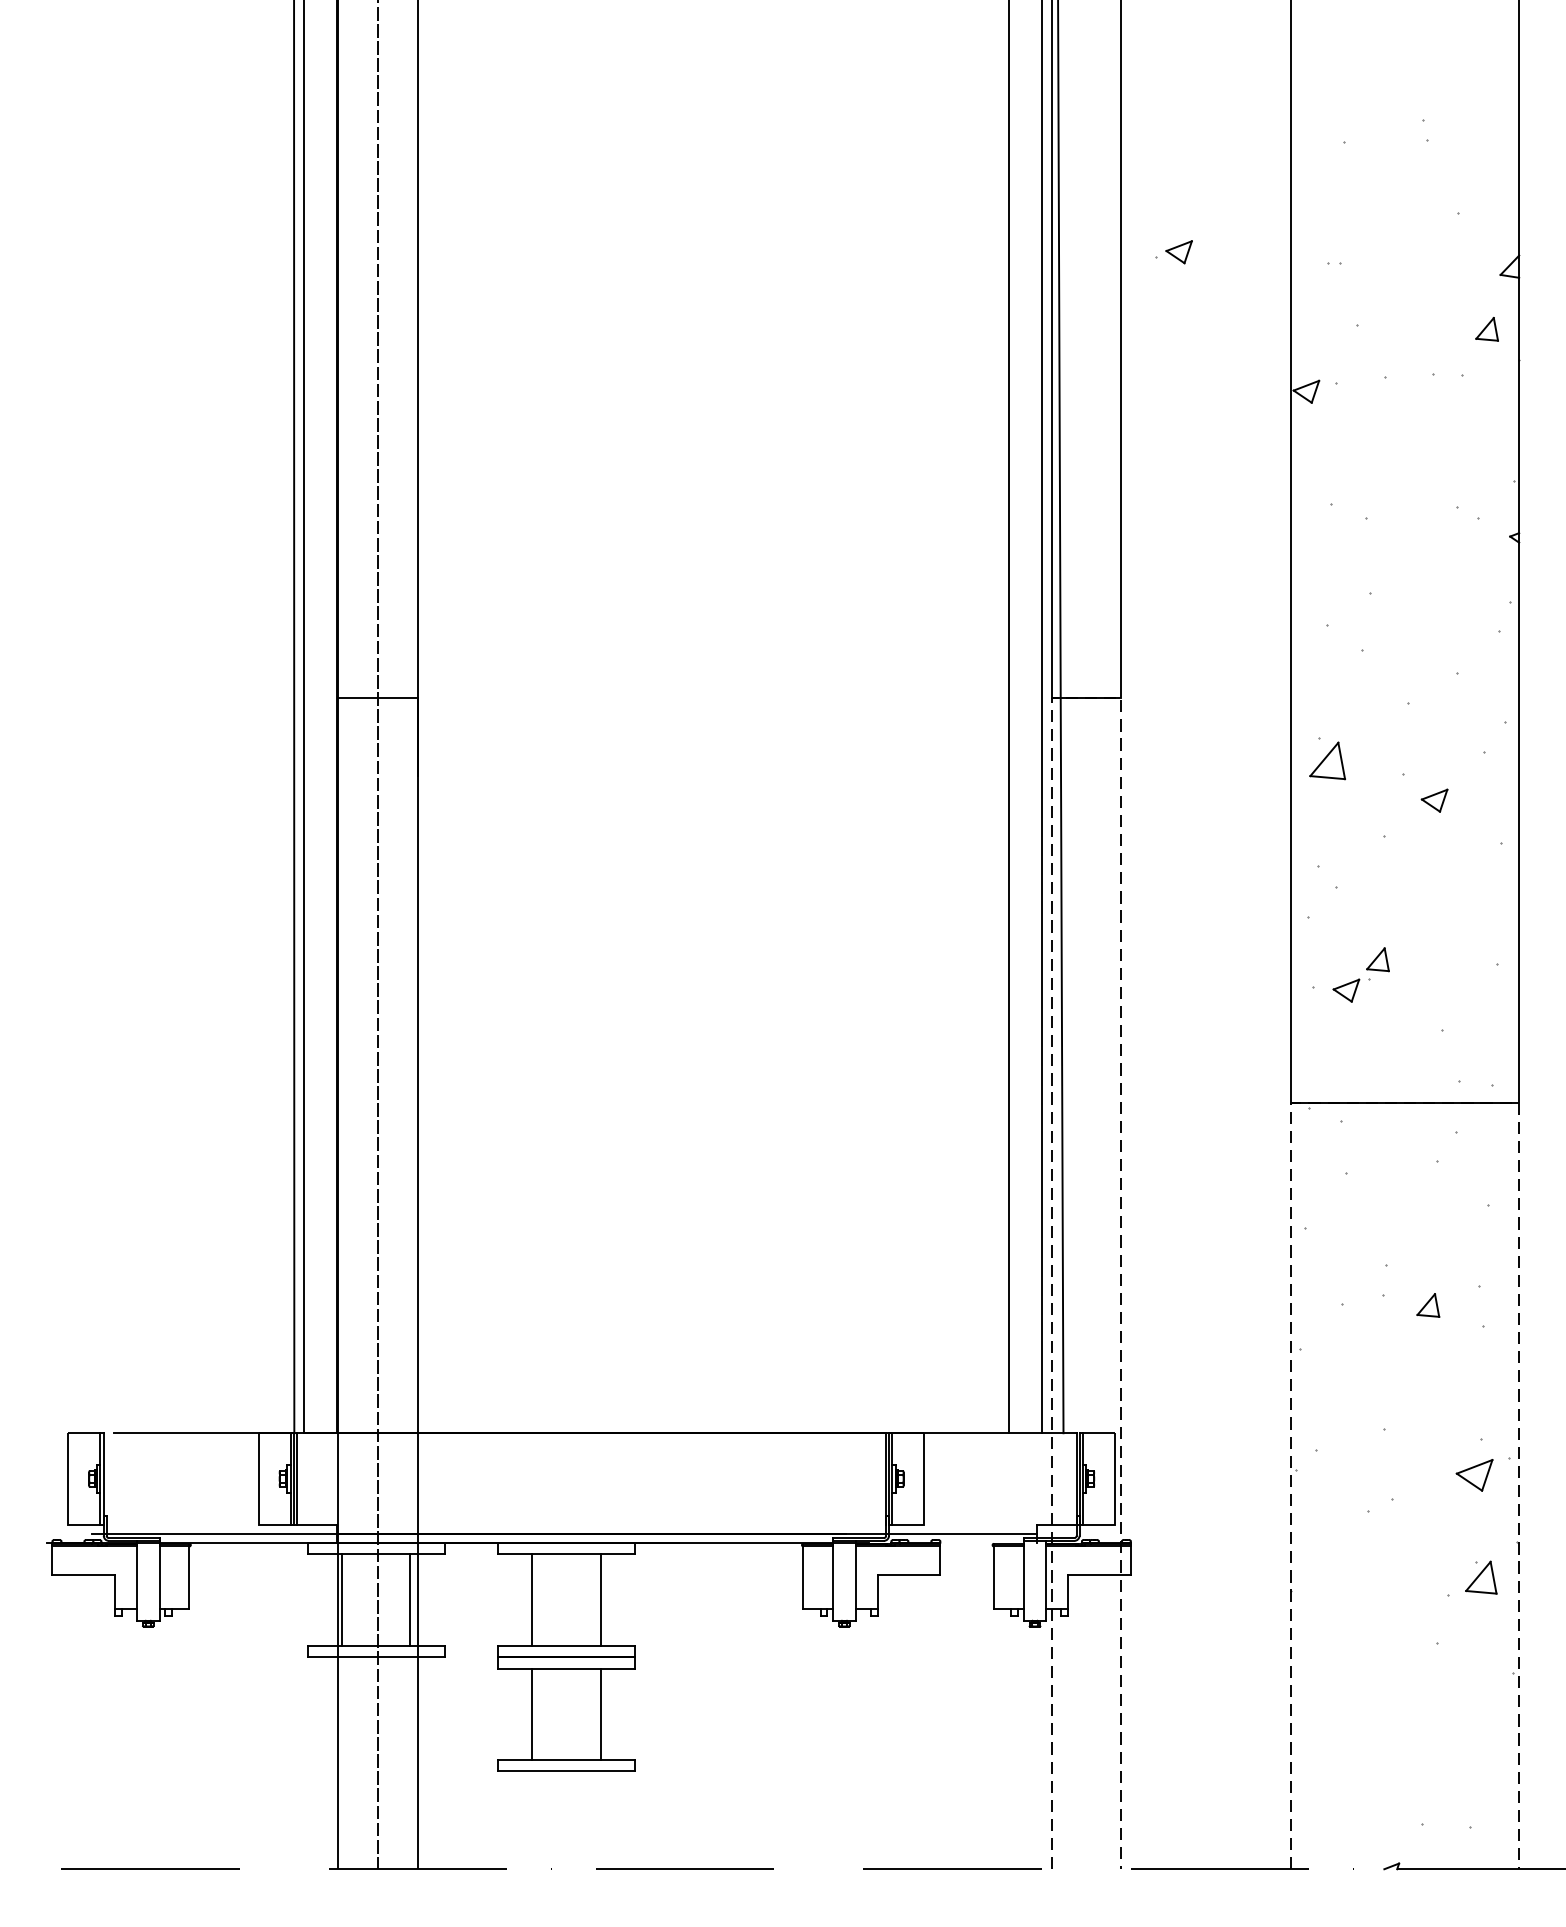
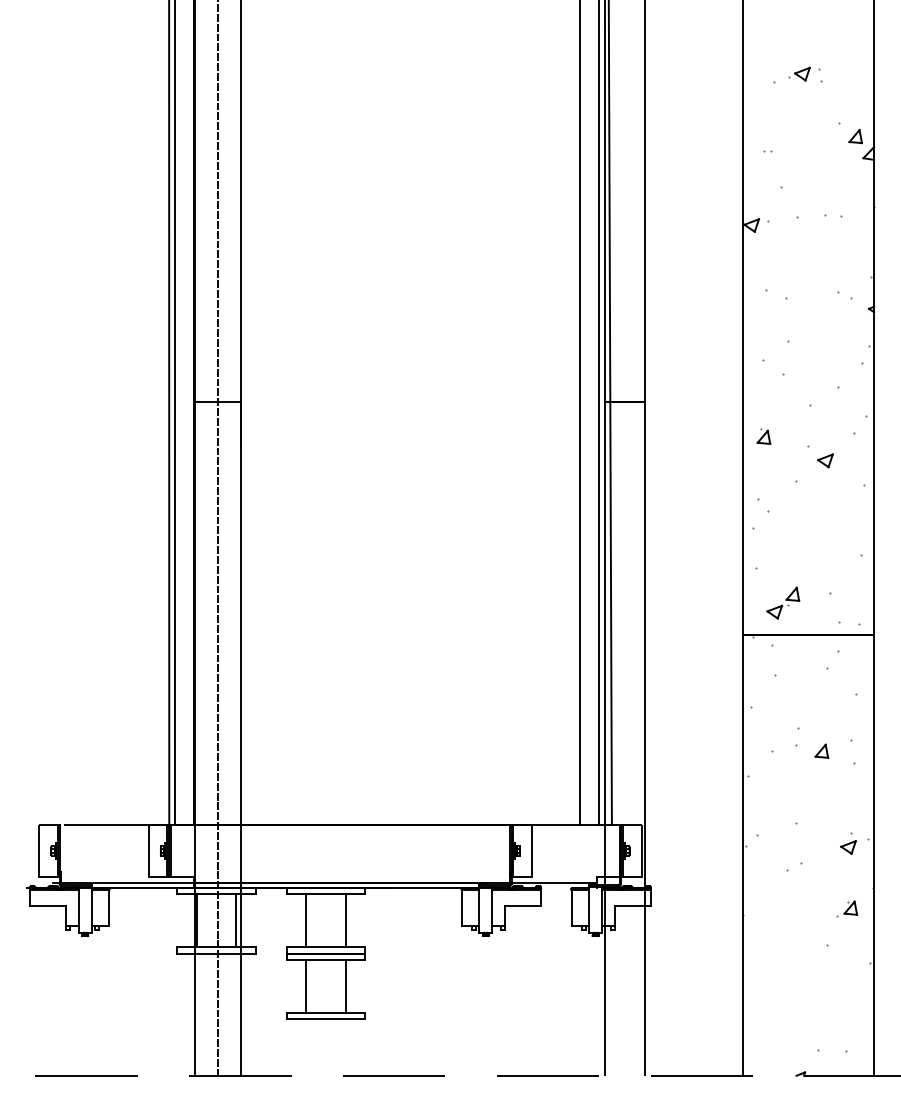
part: (1173, 251) -> (799, 73), moved
part: (1486, 329) -> (855, 136), moved
line: (1087, 697) -> (625, 401), dashed -> solid
part: (1326, 758) -> (763, 436), size x0.62
part: (1361, 973) -> (783, 602), moved
line: (1405, 1102) -> (808, 634), dashed -> solid
part: (1474, 1465) -> (848, 843), size x0.71
part: (1471, 1578) -> (846, 908), size x0.71

